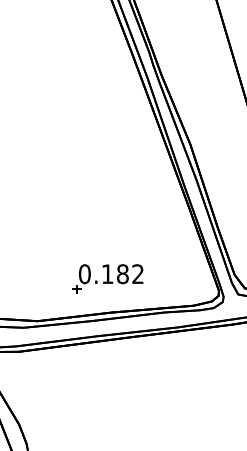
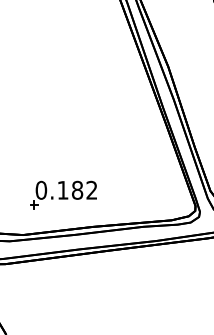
part: (107, 278) -> (62, 194), moved

